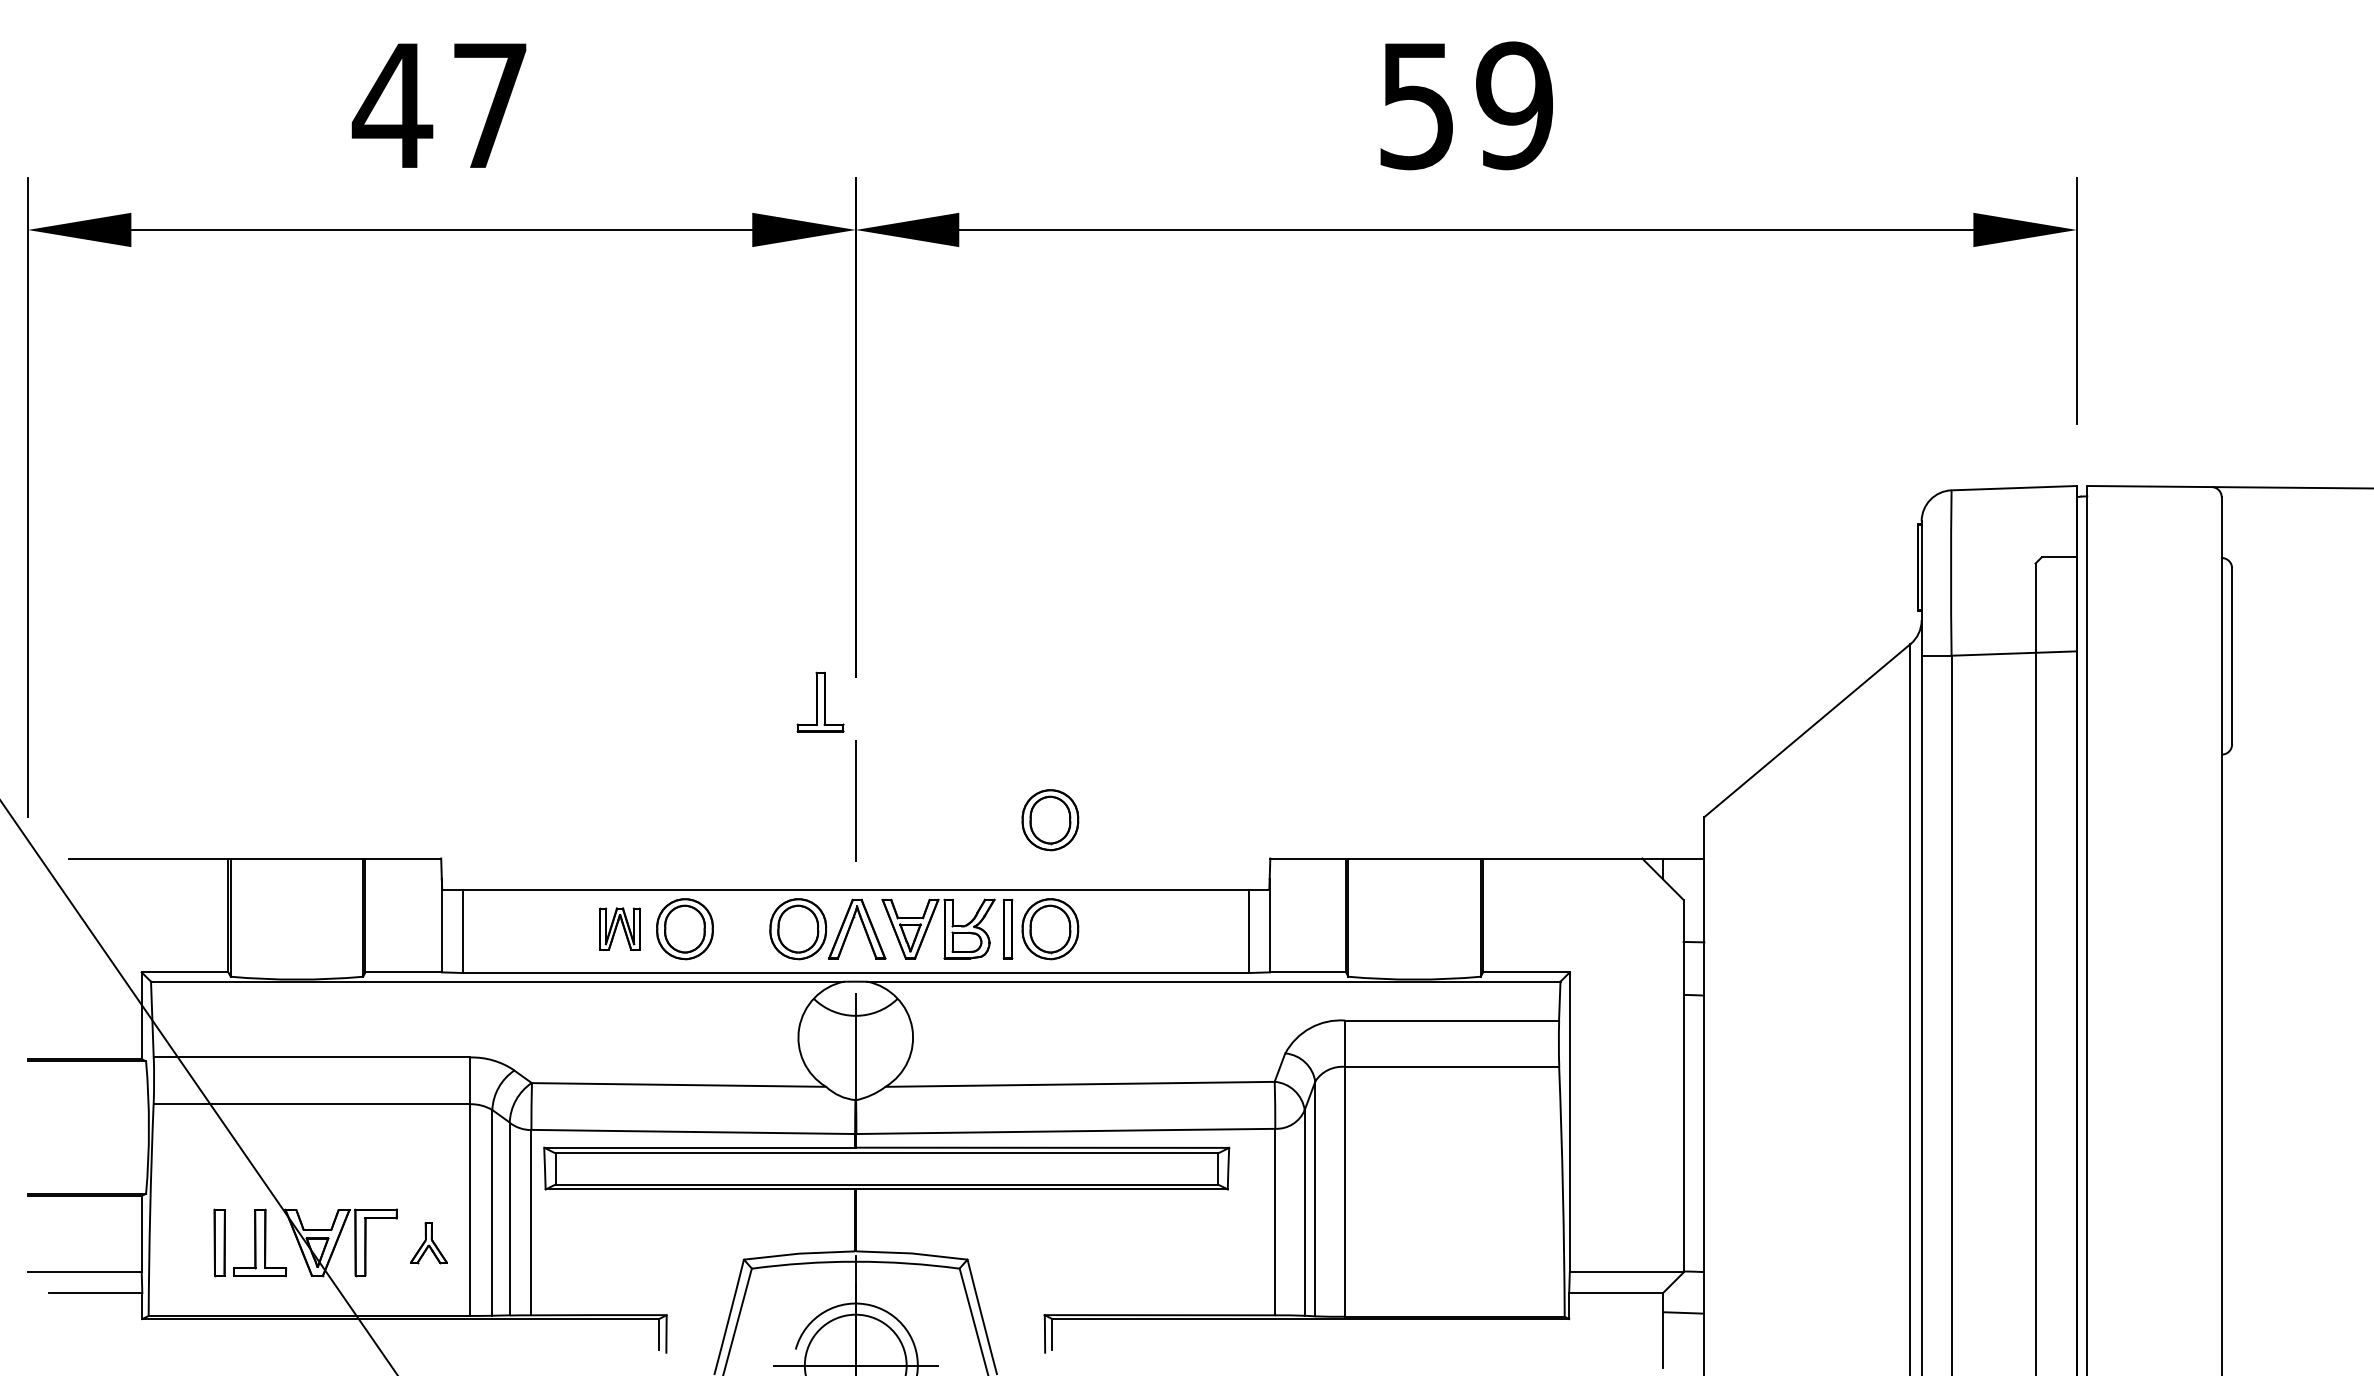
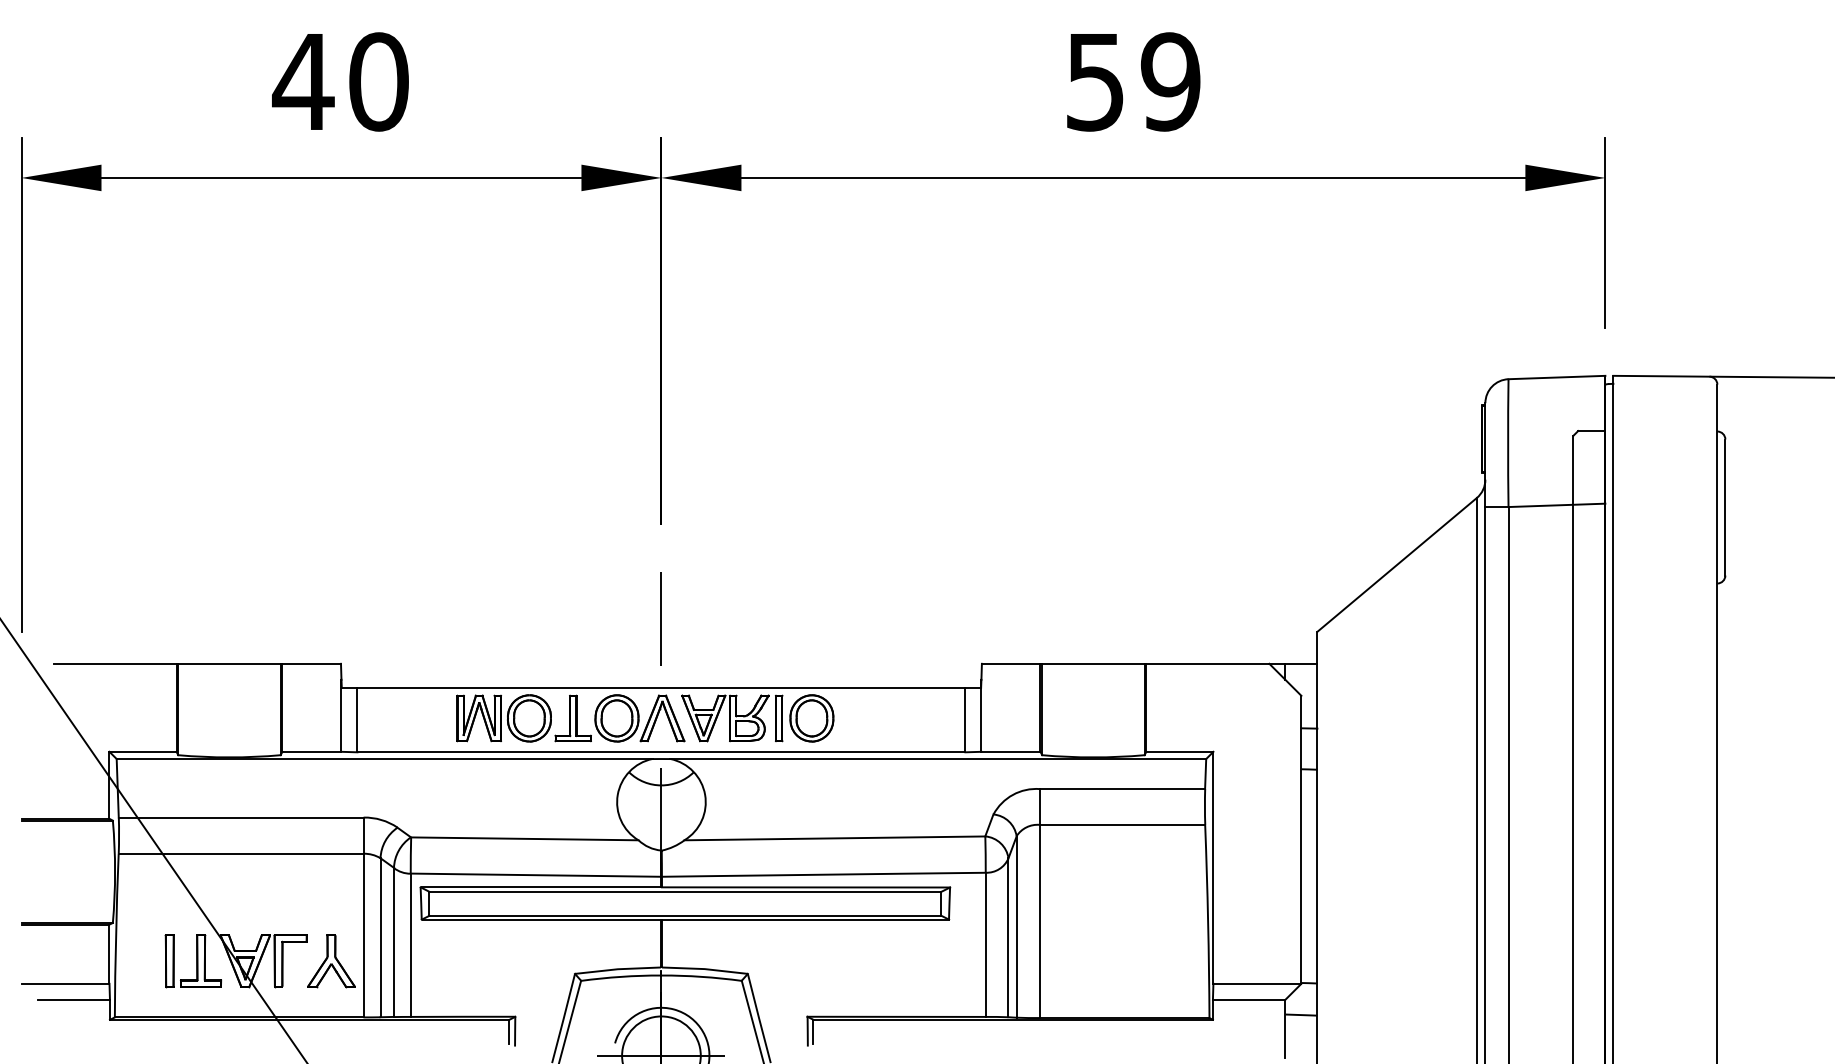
text: (490, 105) -> (379, 81), 47 -> 40
part: (820, 701) -> (573, 717), moved
part: (1050, 820) -> (811, 634), removed
part: (619, 928) -> (478, 717), size x1.43
part: (428, 1242) -> (331, 960), size x1.67

